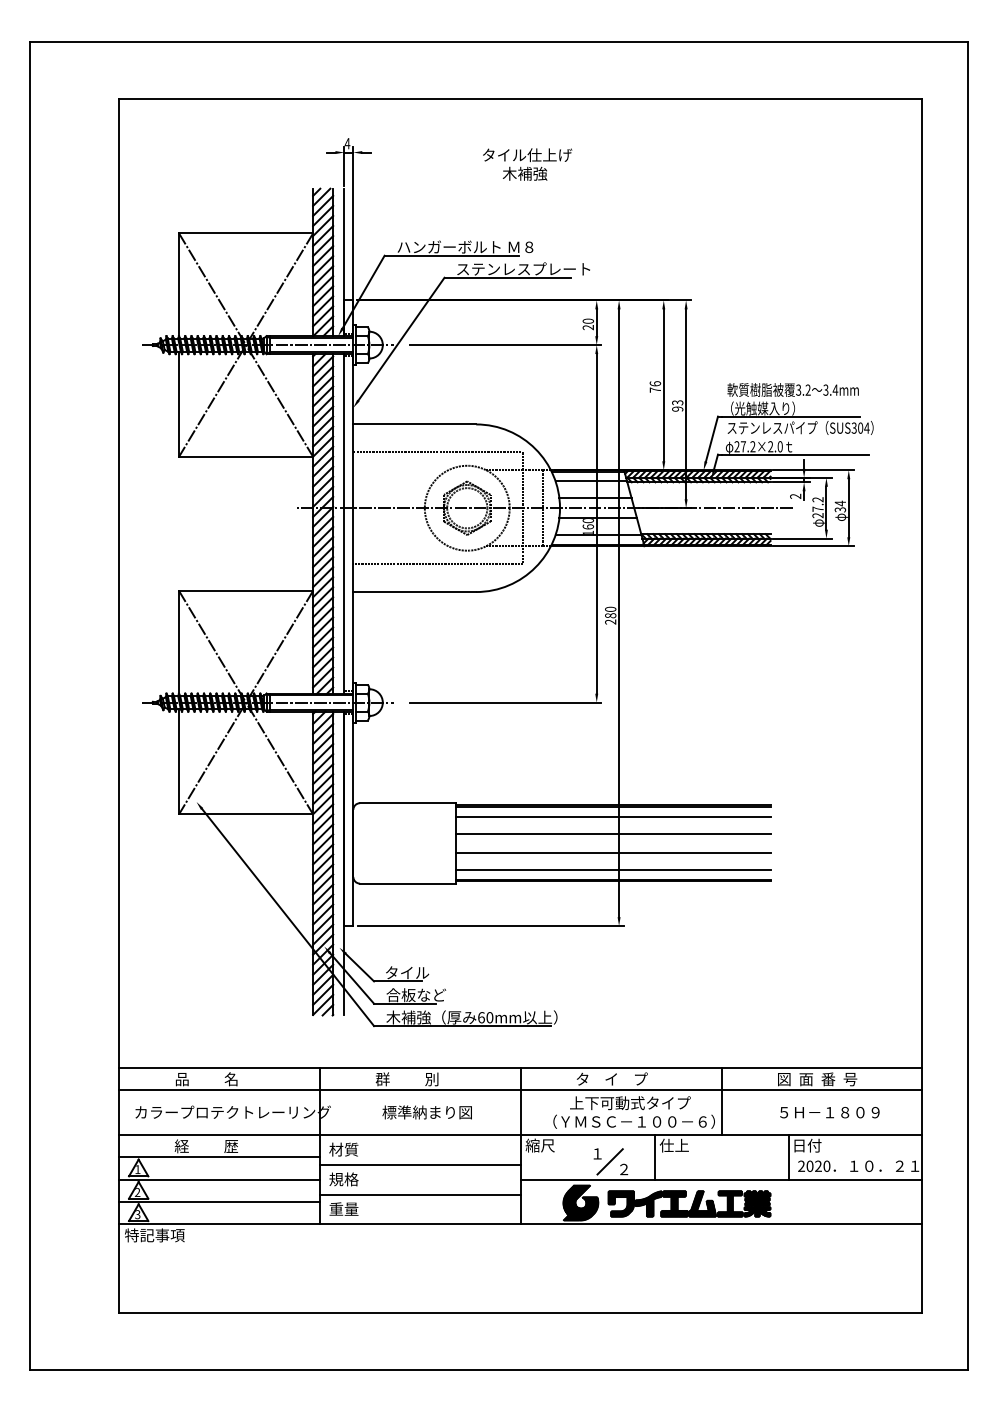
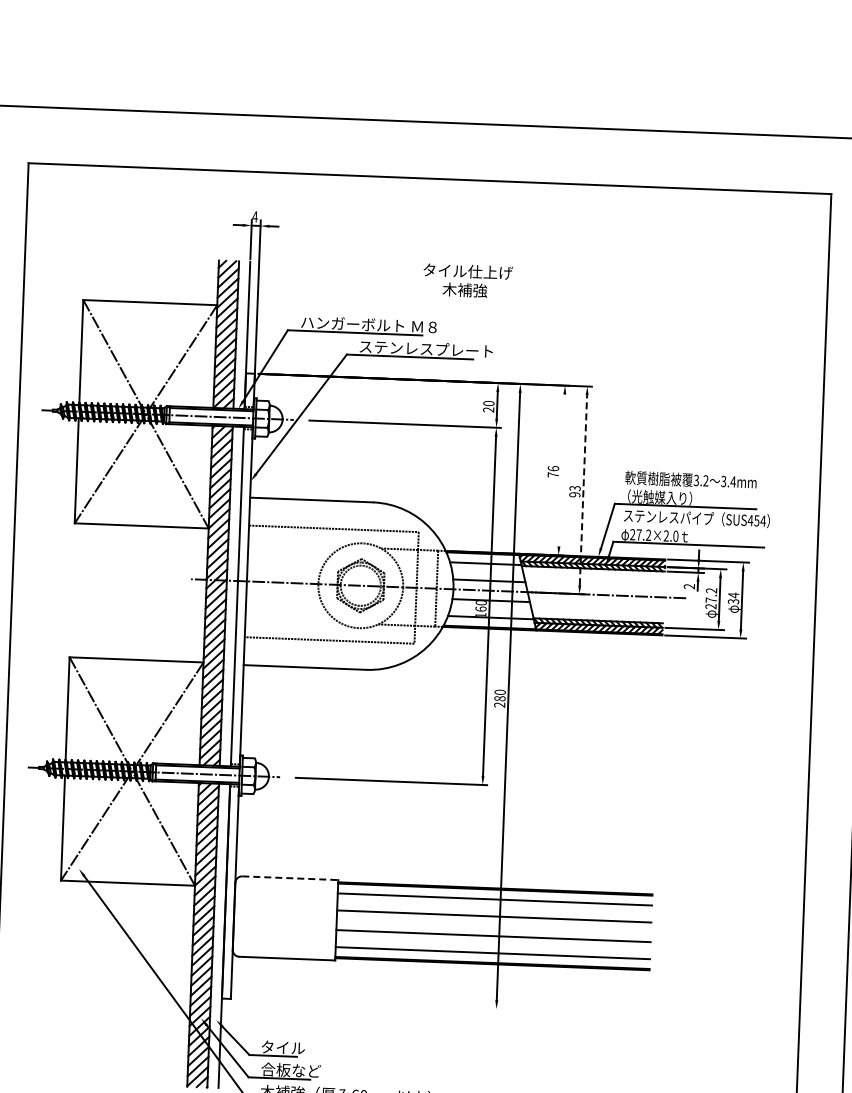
text: (527, 164) -> (467, 280), moved
line: (663, 385) -> (561, 470), removed
line: (686, 404) -> (583, 490), solid -> dashed
text: (857, 427) -> (753, 520), SUS304 -> SUS454
line: (408, 803) -> (290, 878), solid -> dashed
line: (490, 926) -> (367, 1004), removed

